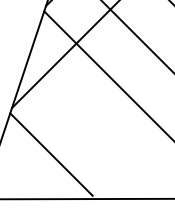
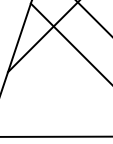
line: (51, 154) -> (36, 105), removed

